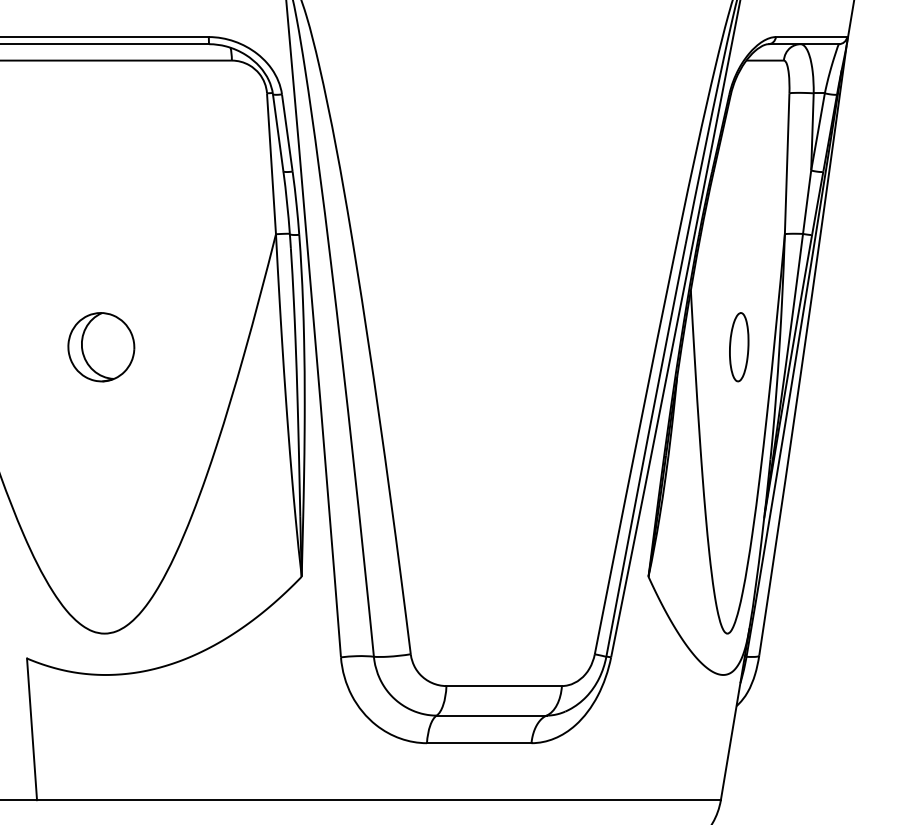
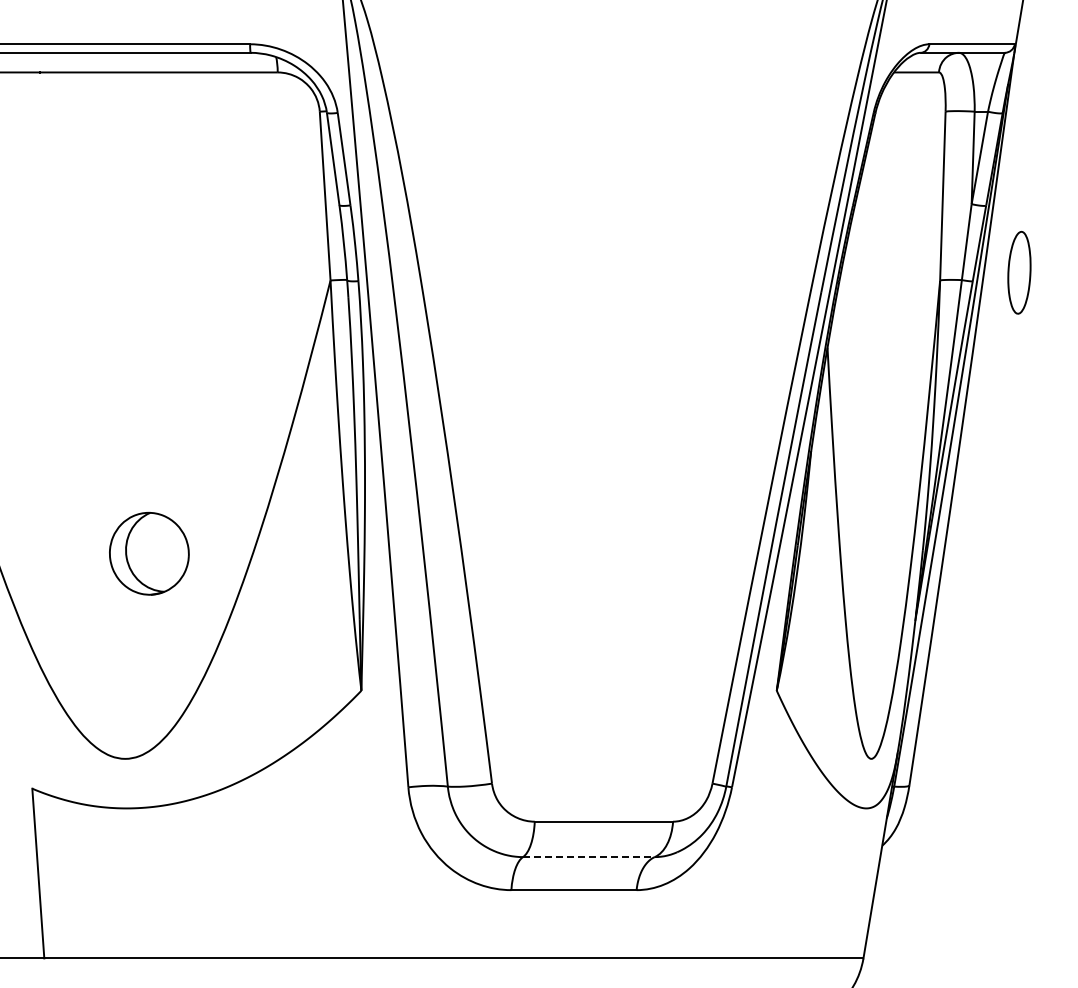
part: (101, 346) -> (149, 553), moved
part: (739, 346) -> (1019, 272), moved
line: (491, 715) -> (588, 857), solid -> dashed

